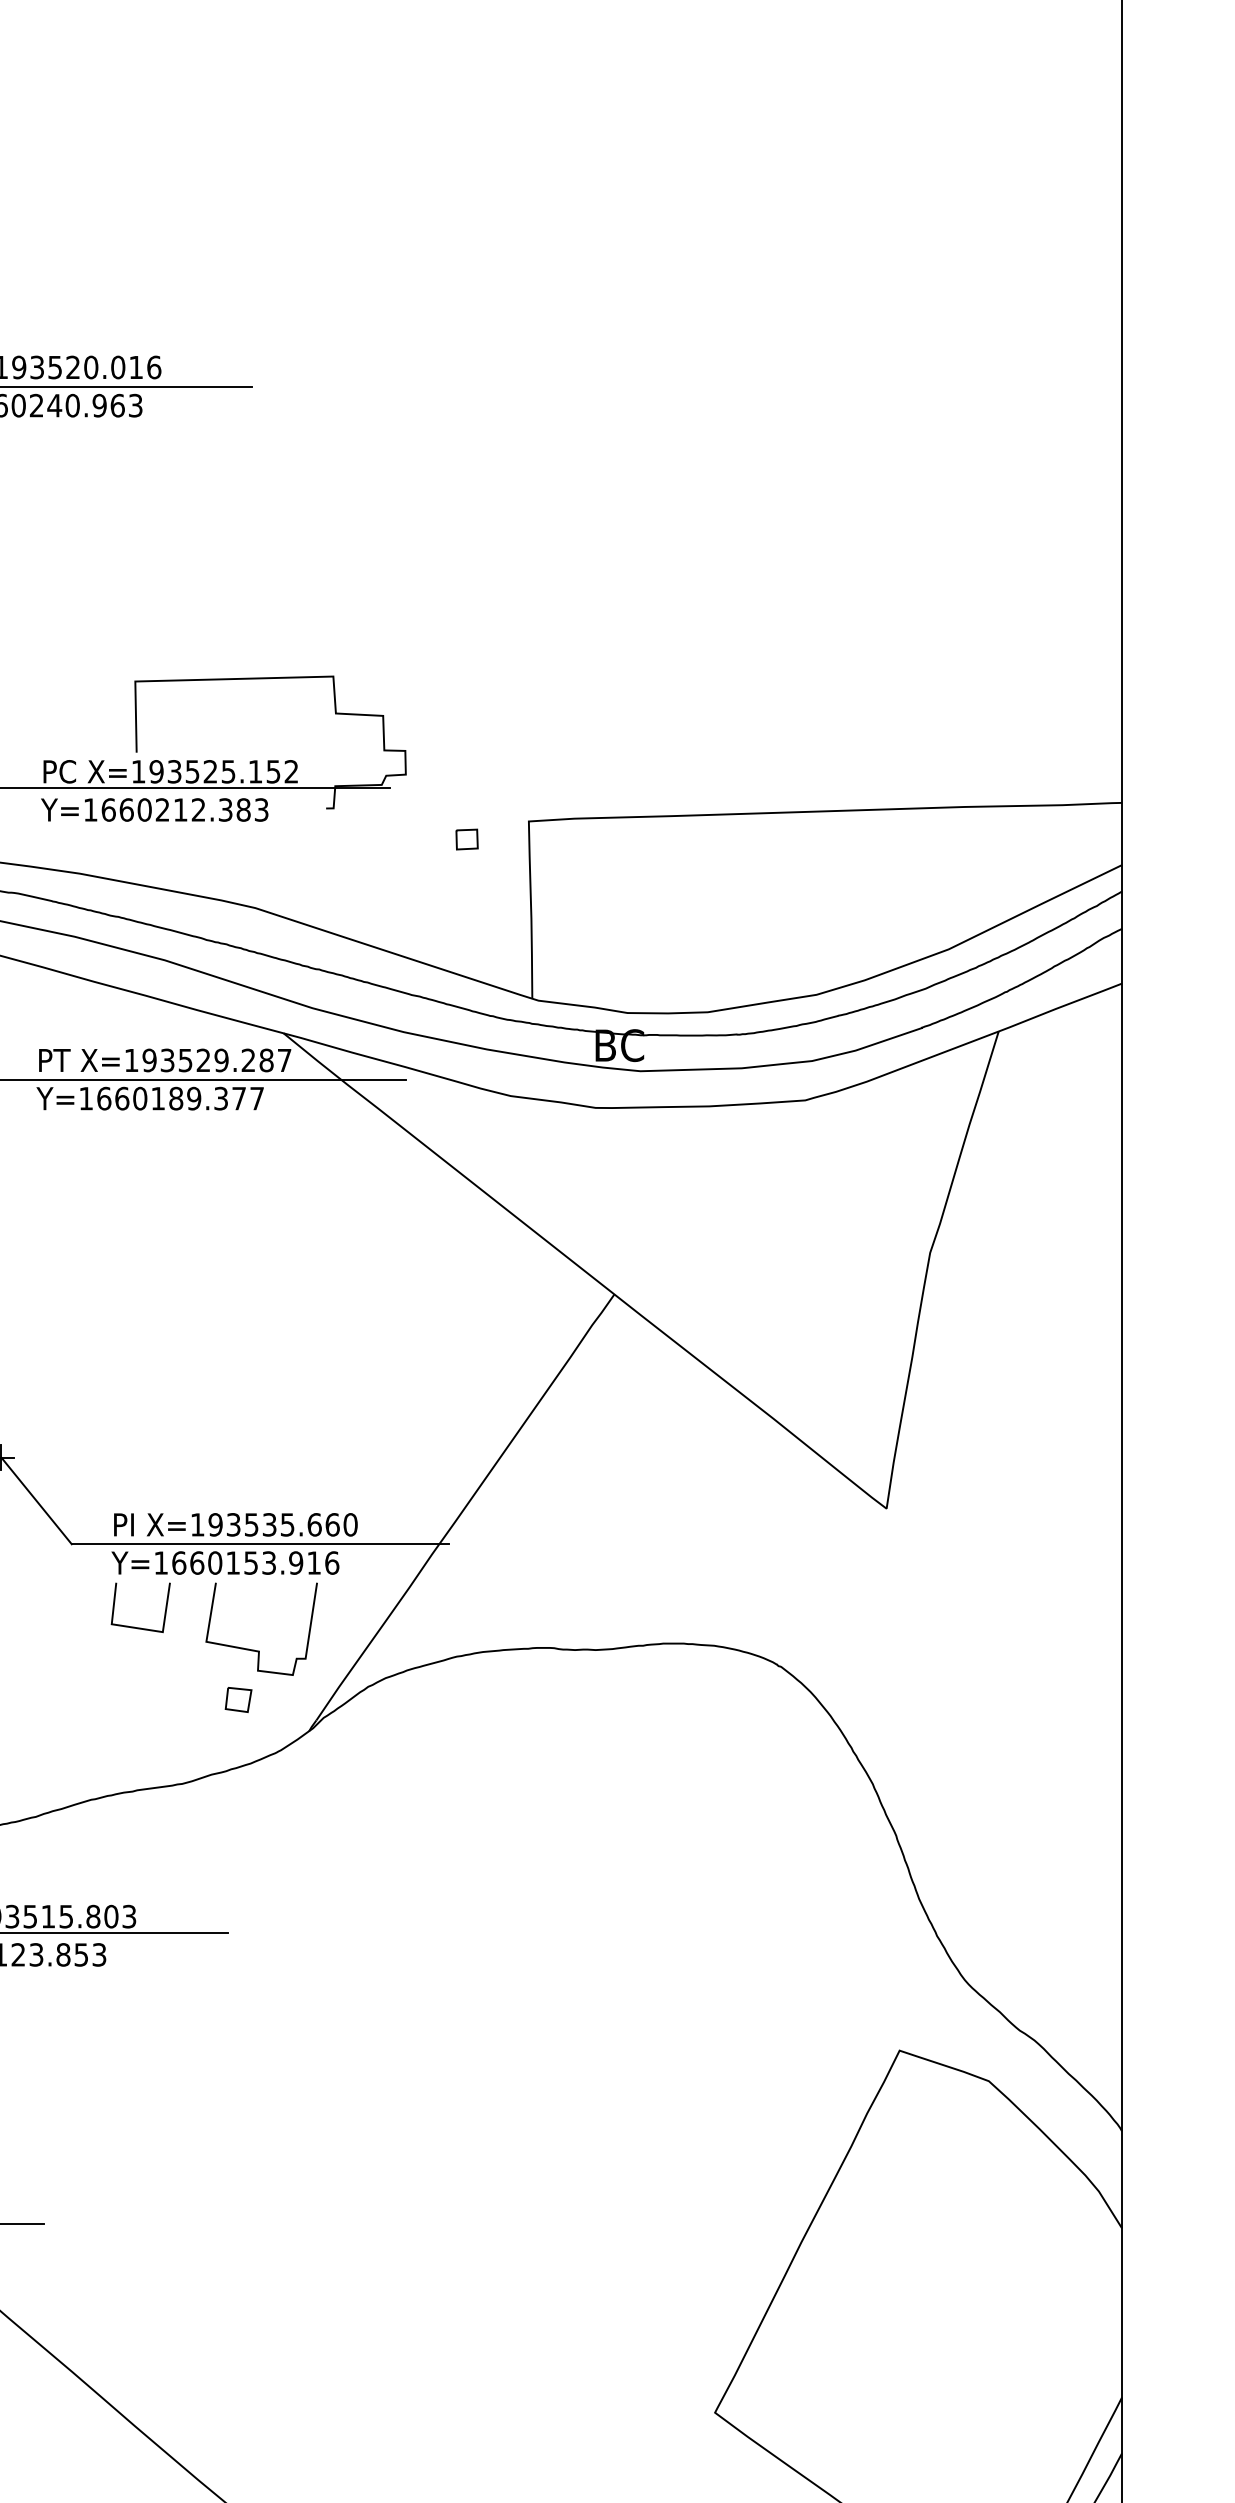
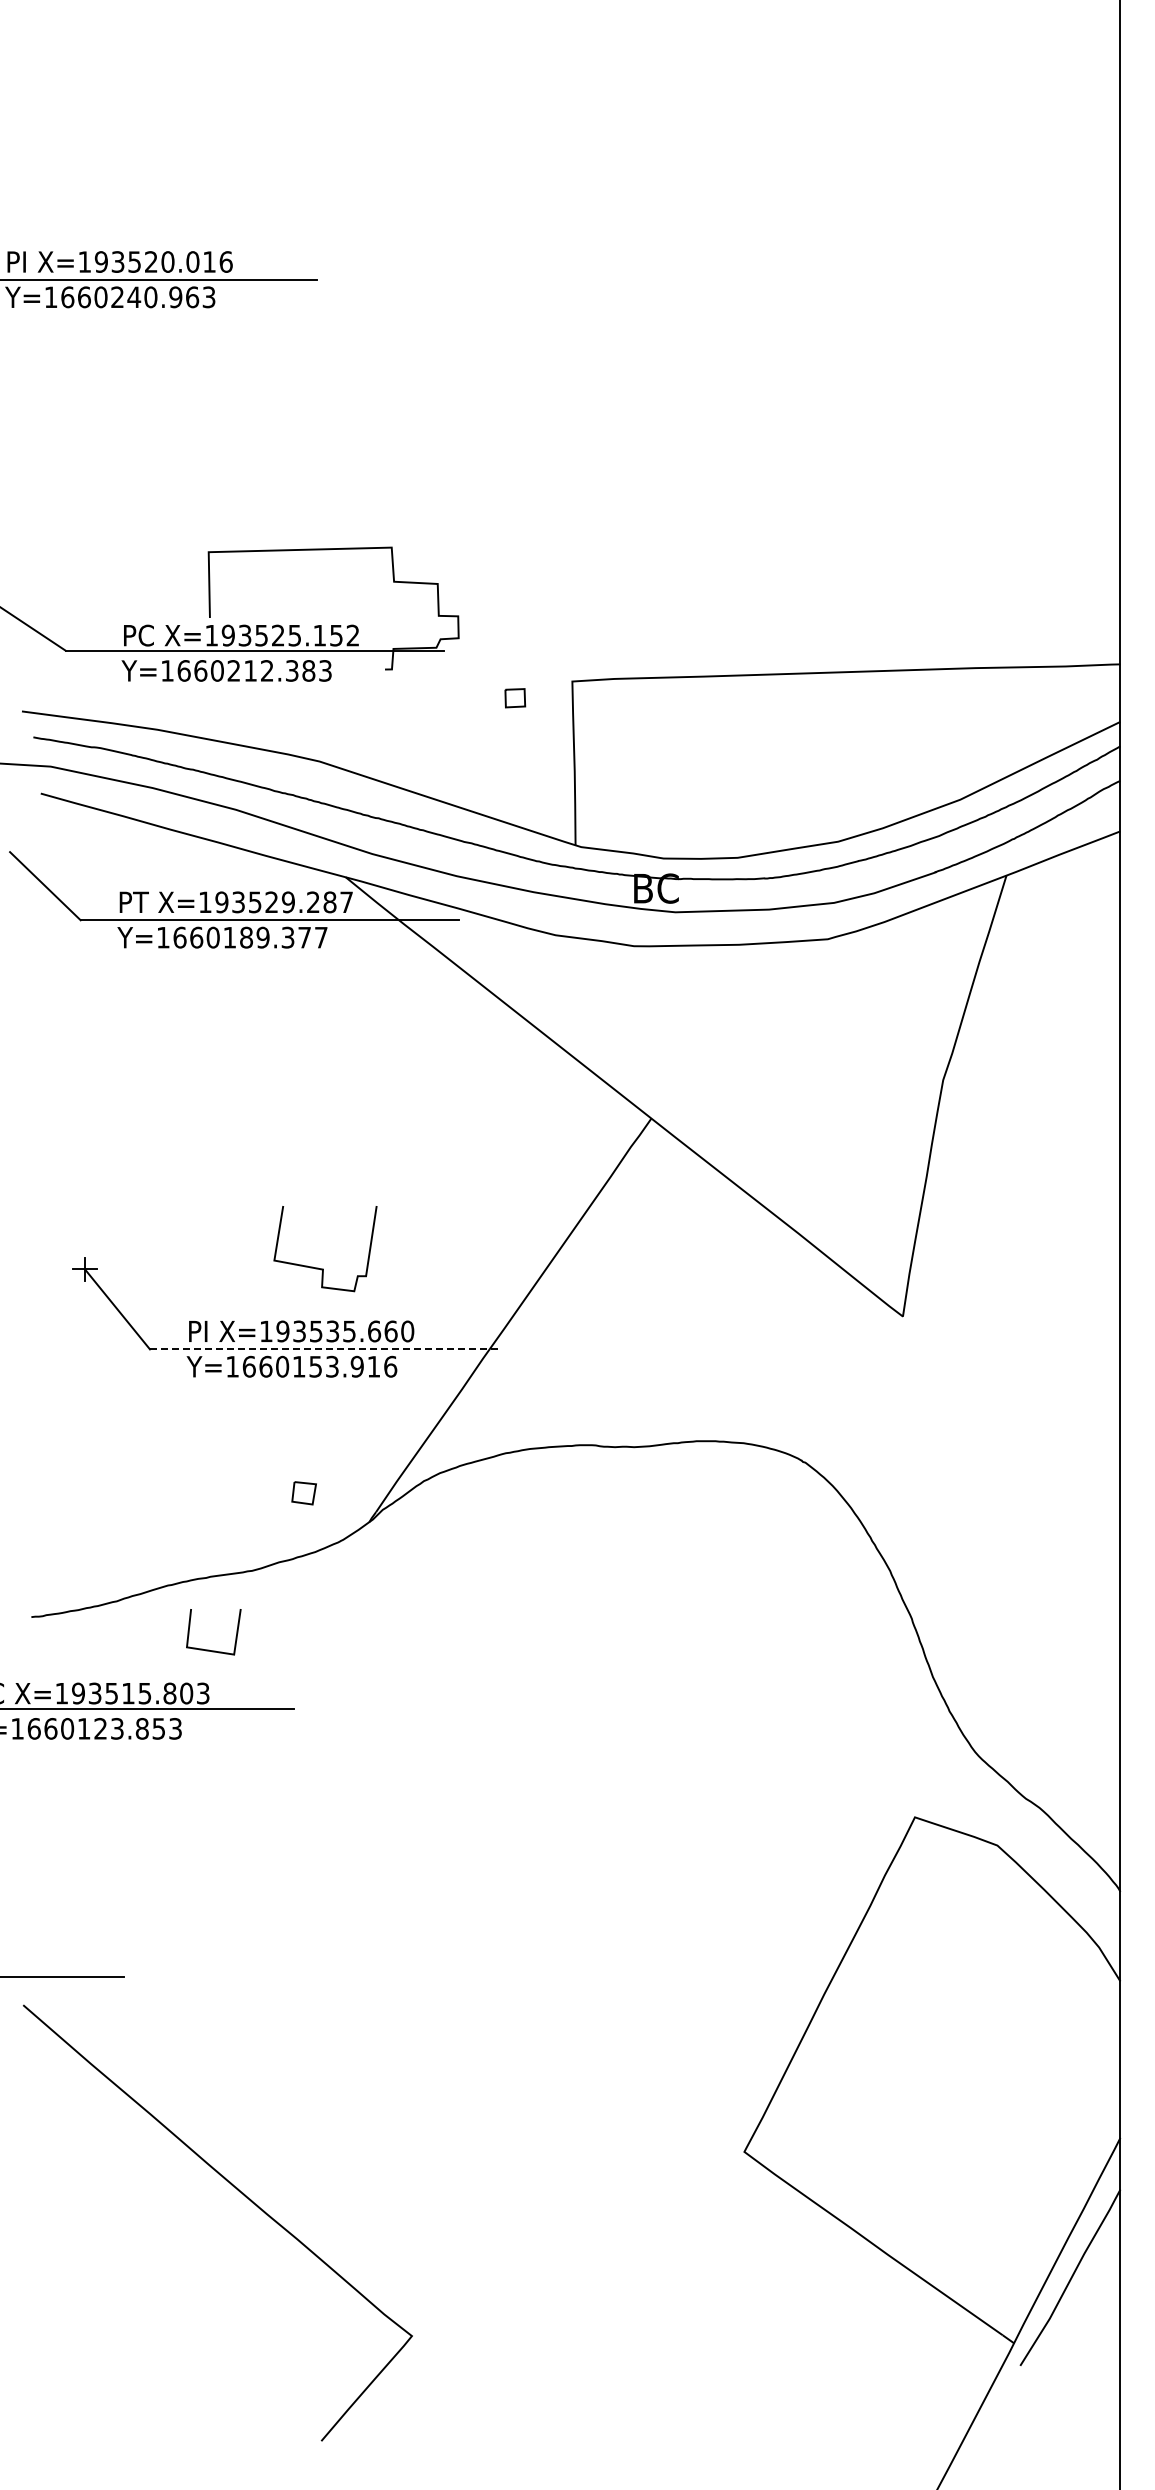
line: (259, 1544) -> (323, 1349), solid -> dashed
line: (136, 1626) -> (209, 1649), moved
curve: (259, 1650) -> (323, 1268), moved

